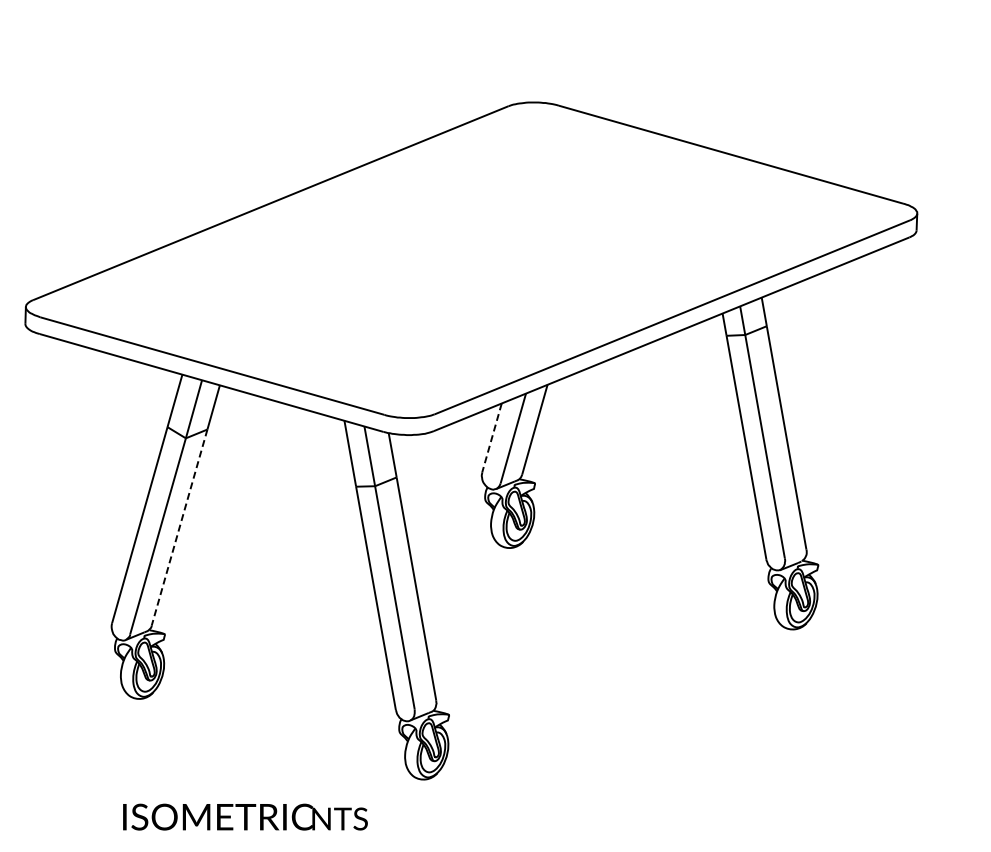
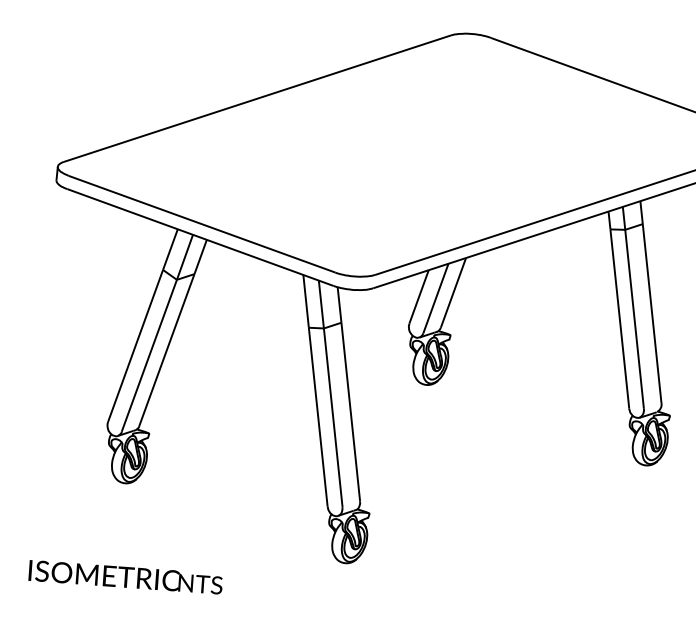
line: (492, 437) -> (419, 296), dashed -> solid
line: (179, 527) -> (166, 350), dashed -> solid
text: (245, 816) -> (125, 576), moved

